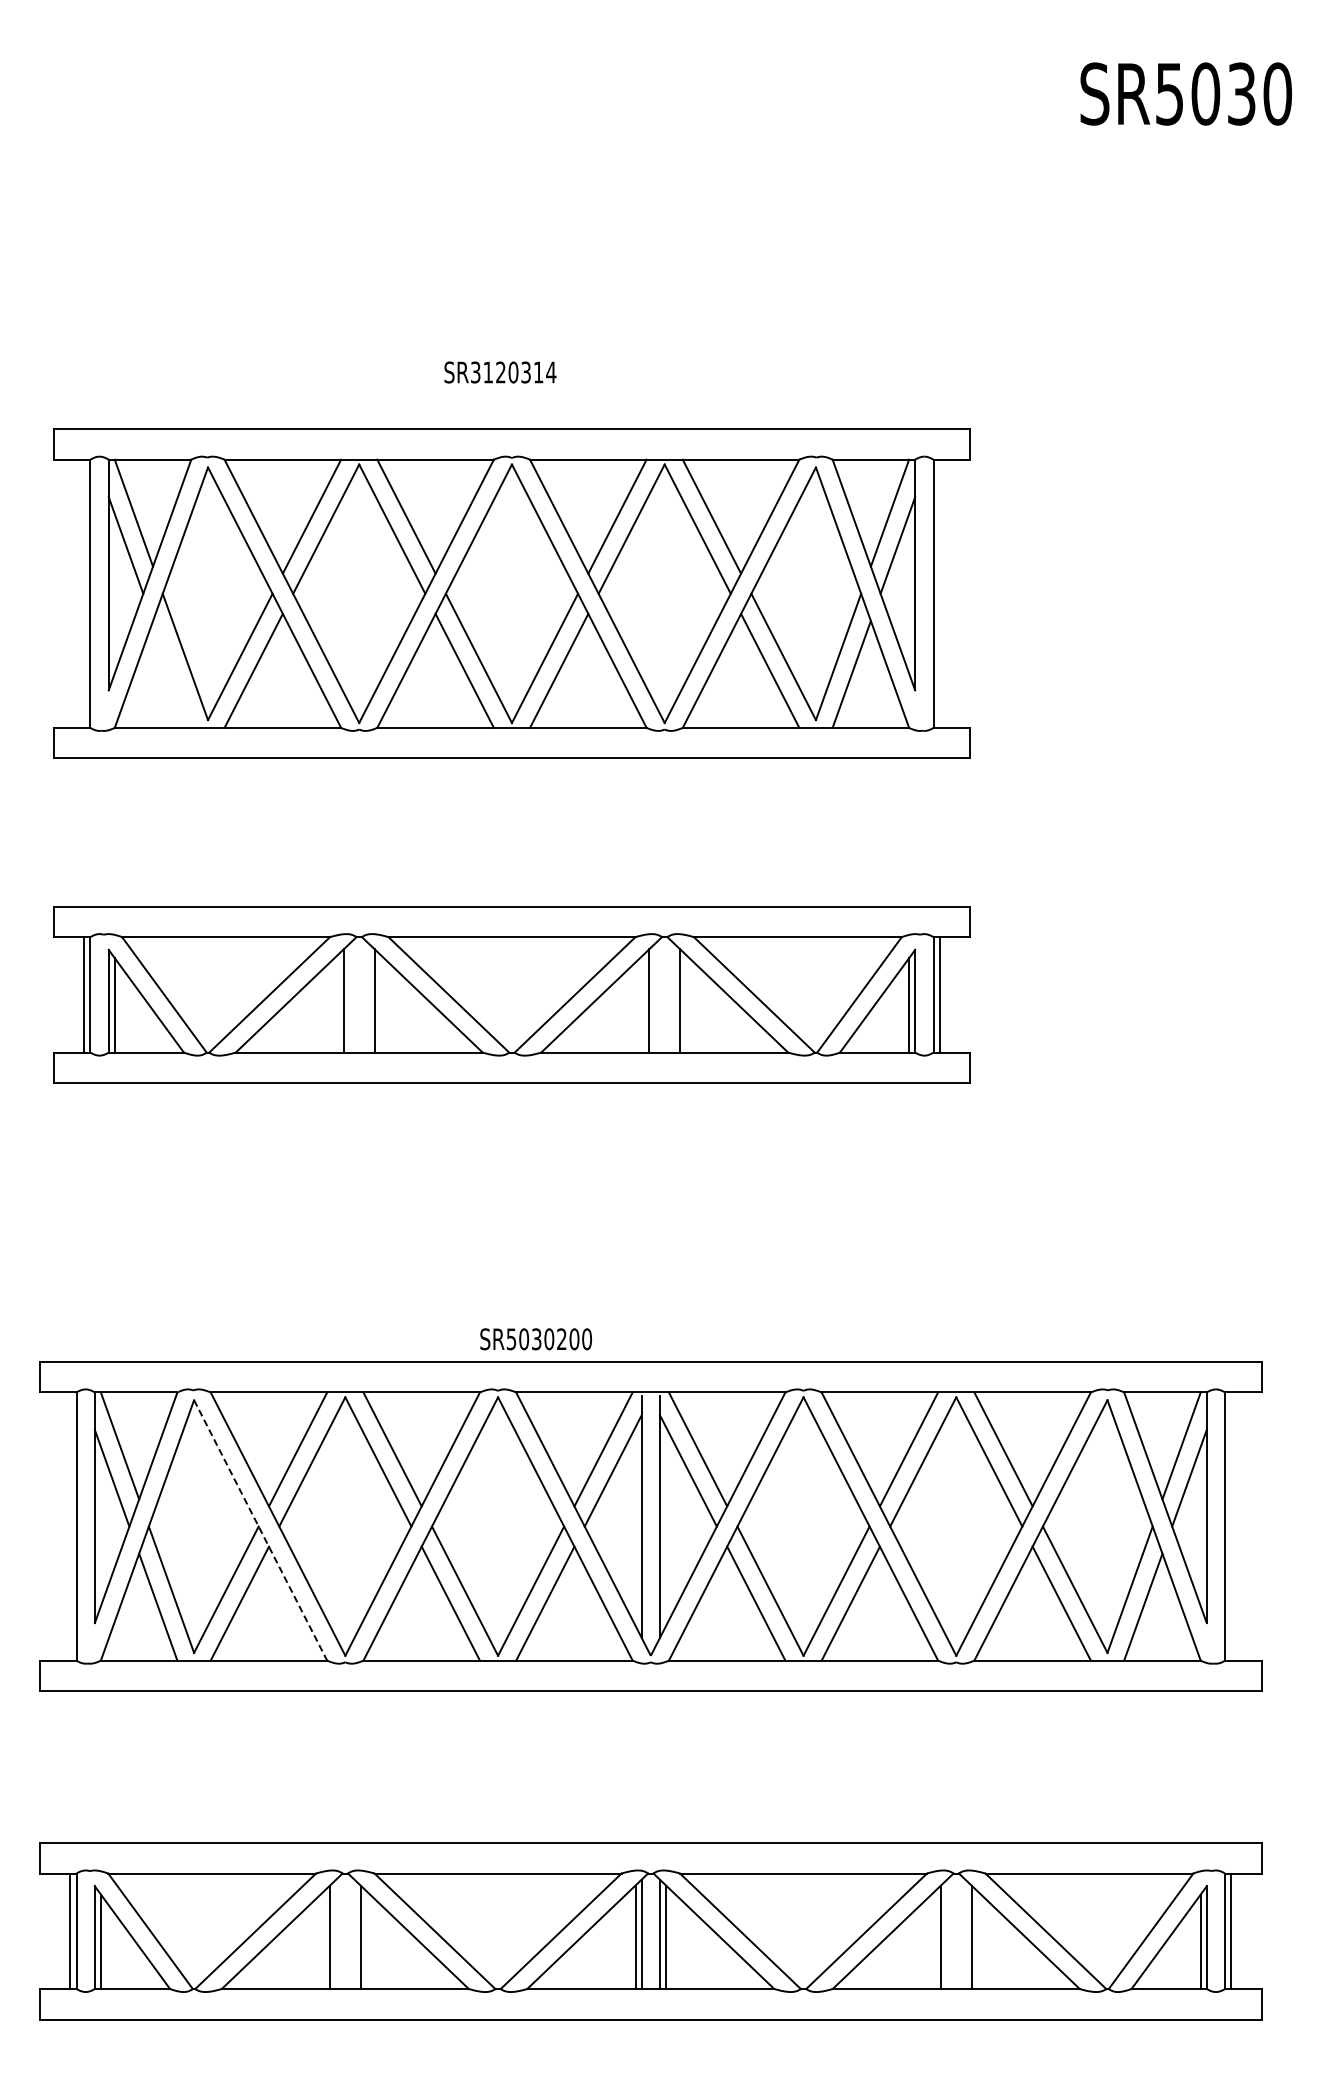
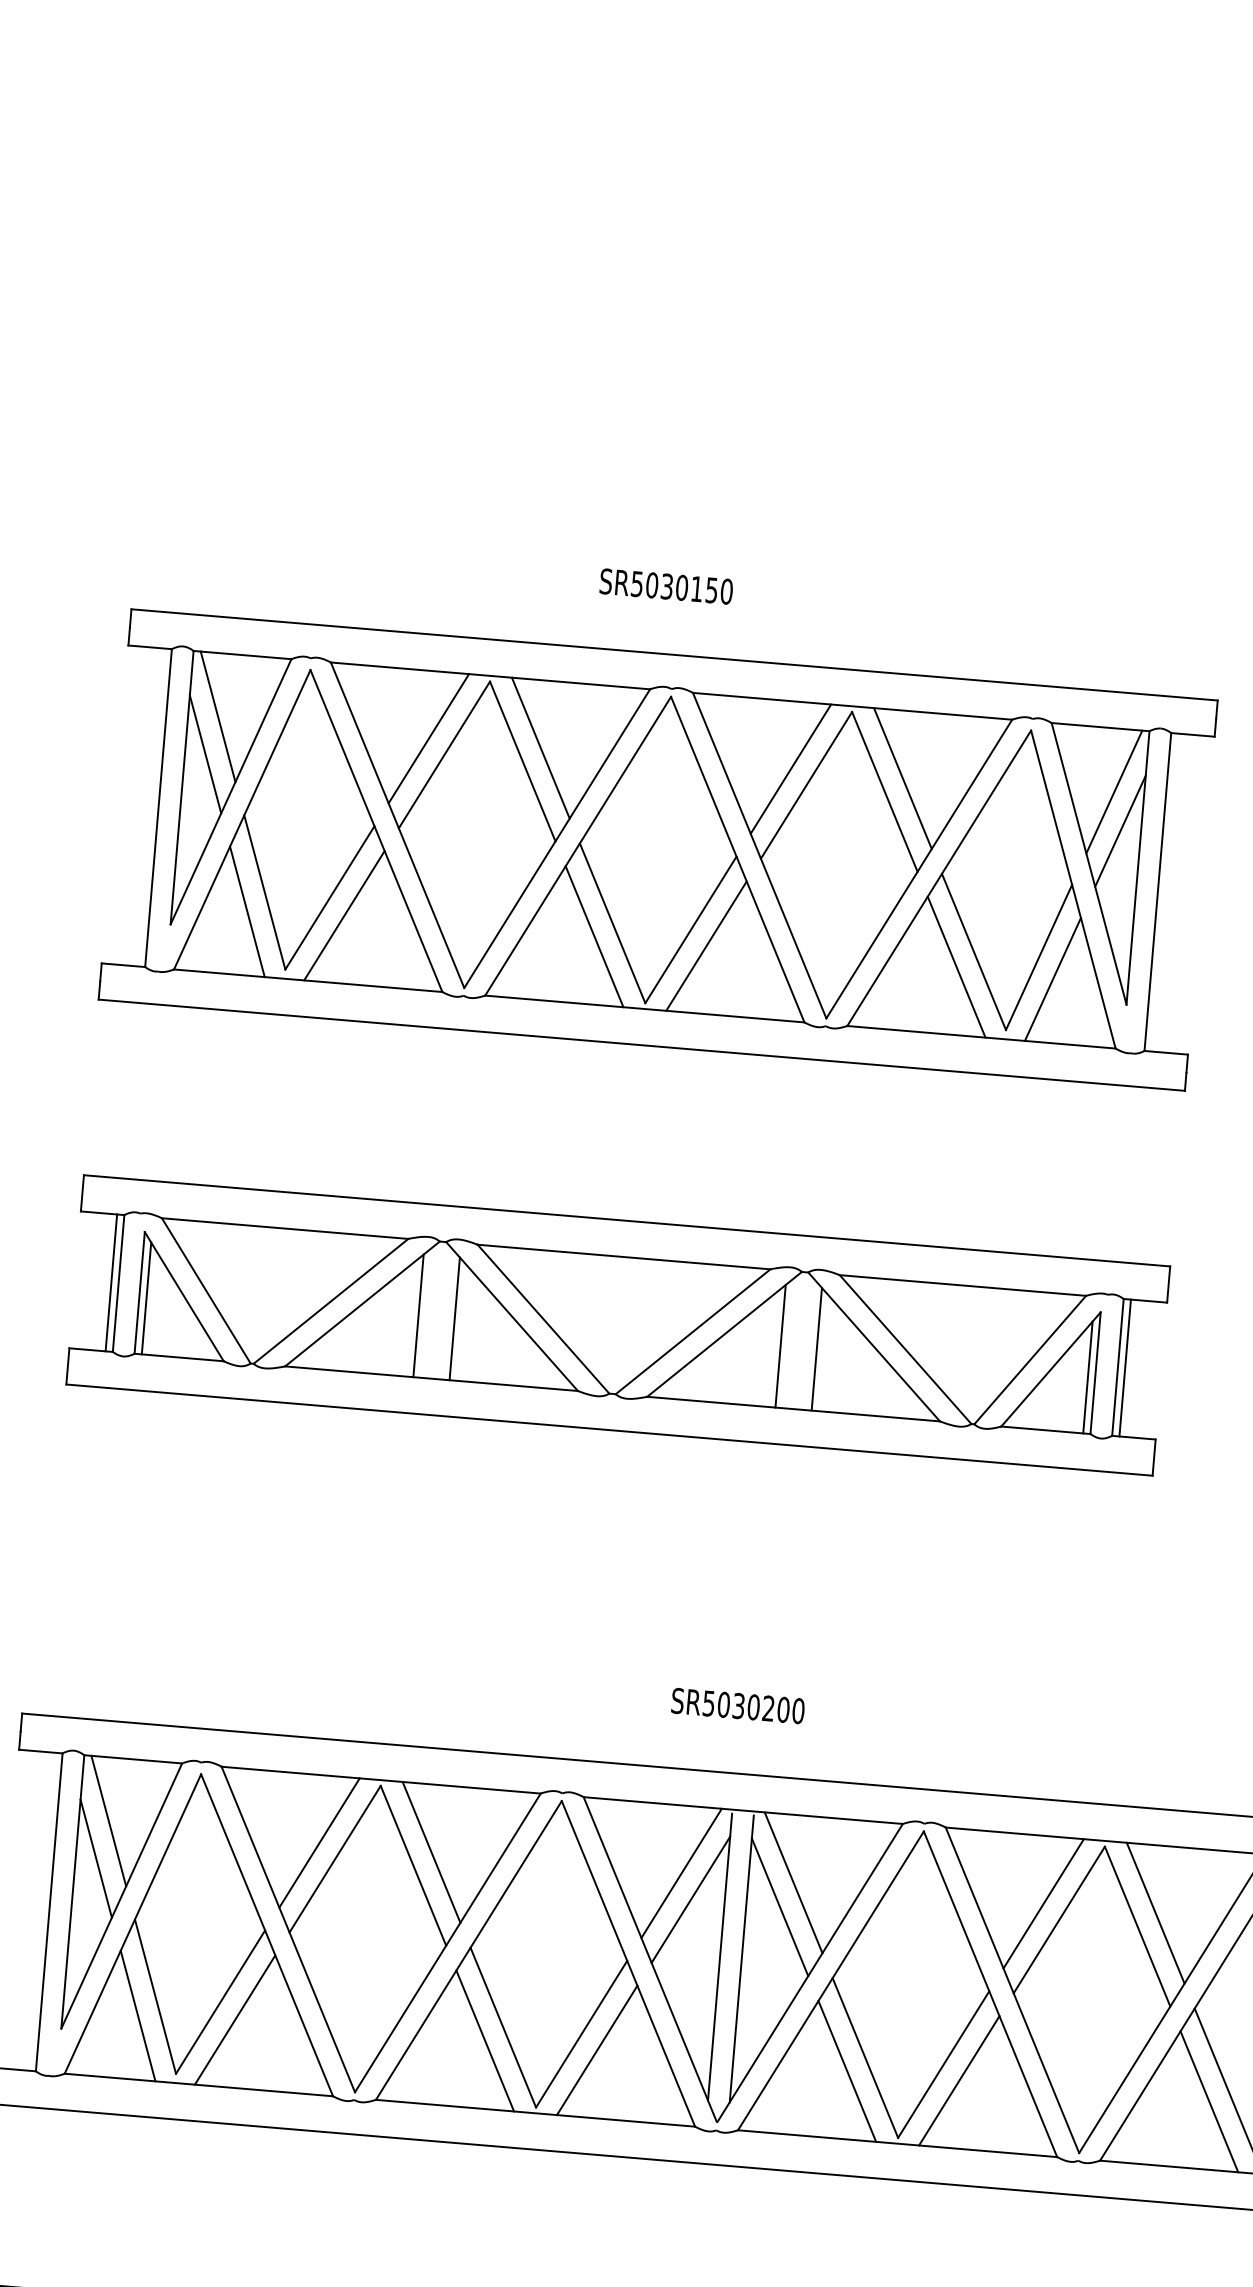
text: (513, 372) -> (682, 587), SR3120314 -> SR5030150
line: (172, 673) -> (247, 910), added
text: (535, 1339) -> (737, 1706), moved
line: (260, 1530) -> (266, 1935), dashed -> solid

